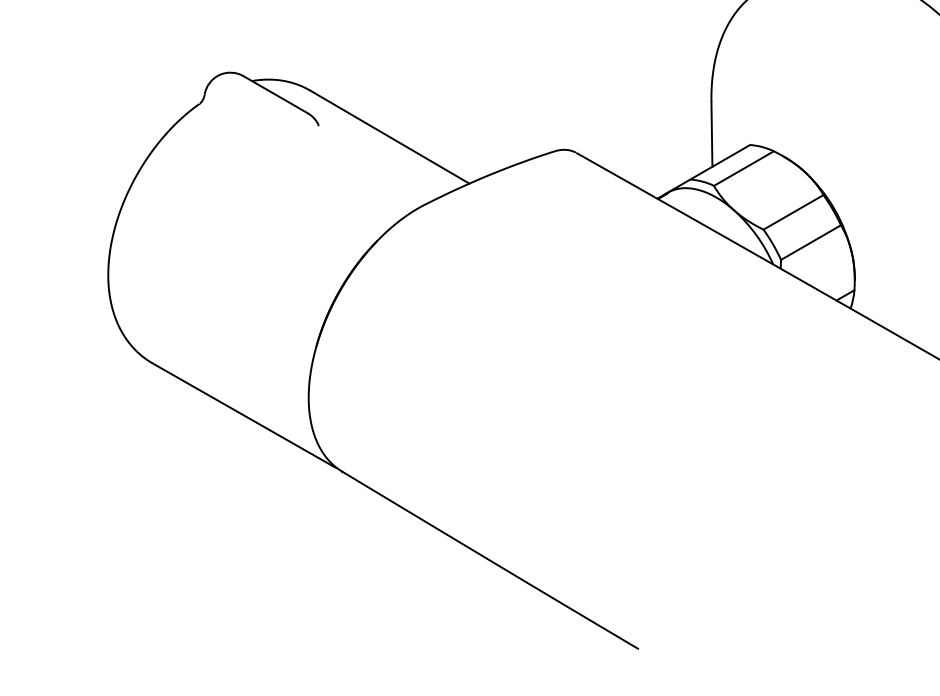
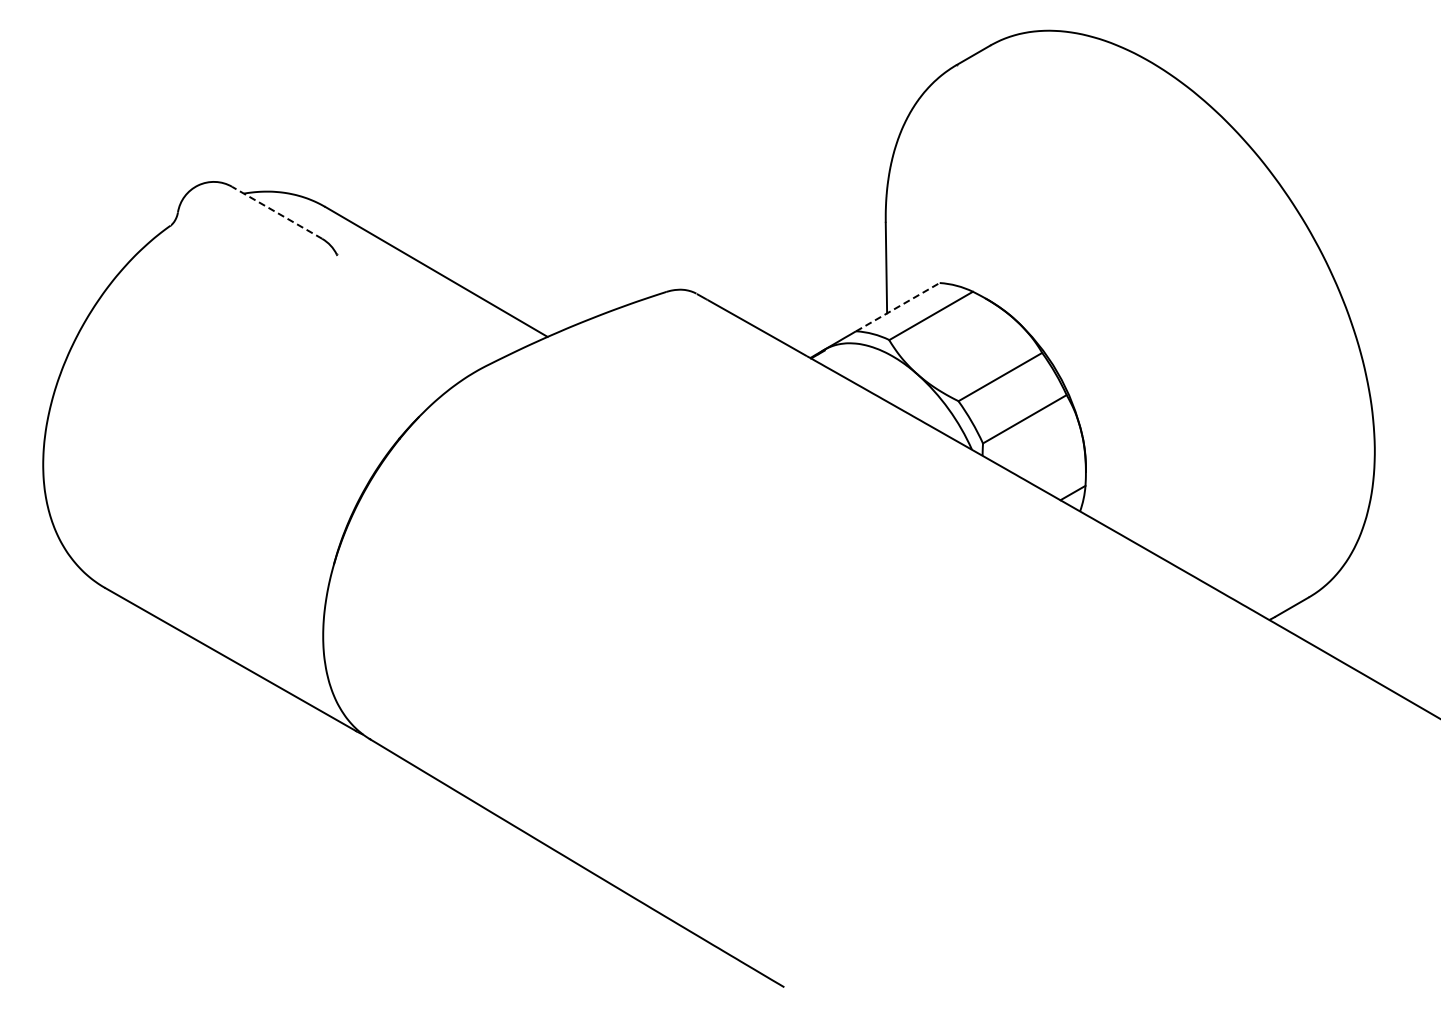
line: (275, 94) -> (276, 212), solid -> dashed
line: (720, 161) -> (898, 306), solid -> dashed

